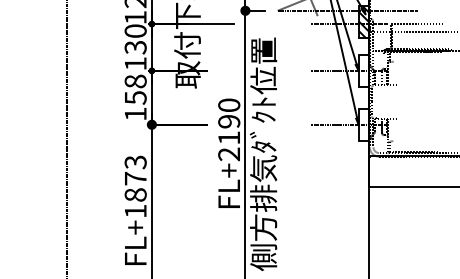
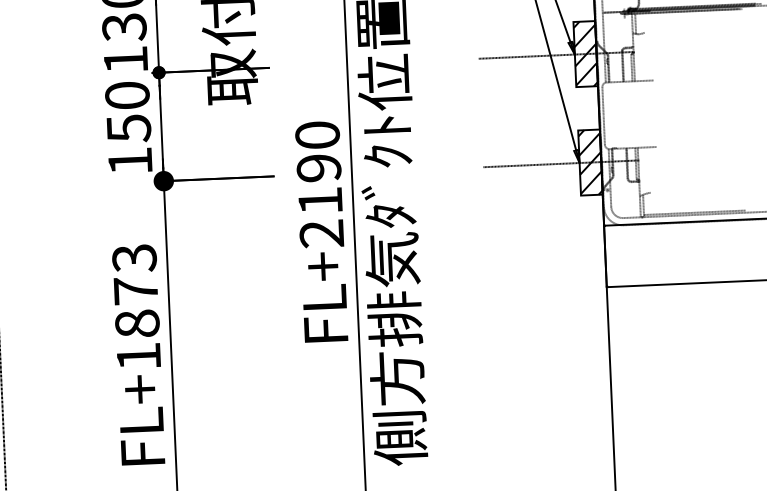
hatch: (363, 70) -> (584, 53), added
text: (135, 81) -> (127, 95), 158 -> 150
hatch: (363, 124) -> (589, 162), added

